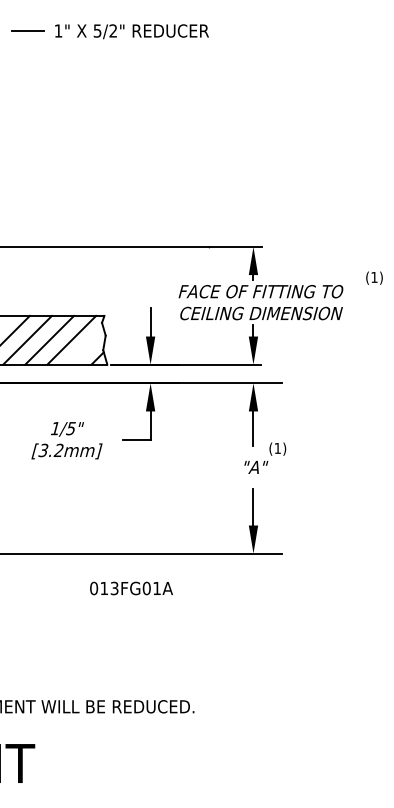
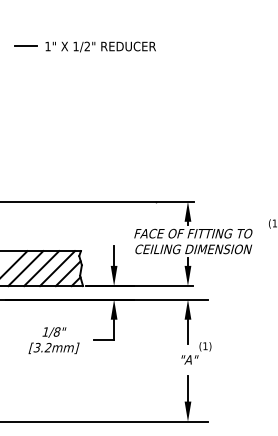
text: (97, 30) -> (75, 46), 5/2" -> 1/2"
line: (86, 347) -> (68, 273), added
text: (71, 428) -> (57, 331), 1/5" -> 1/8"

